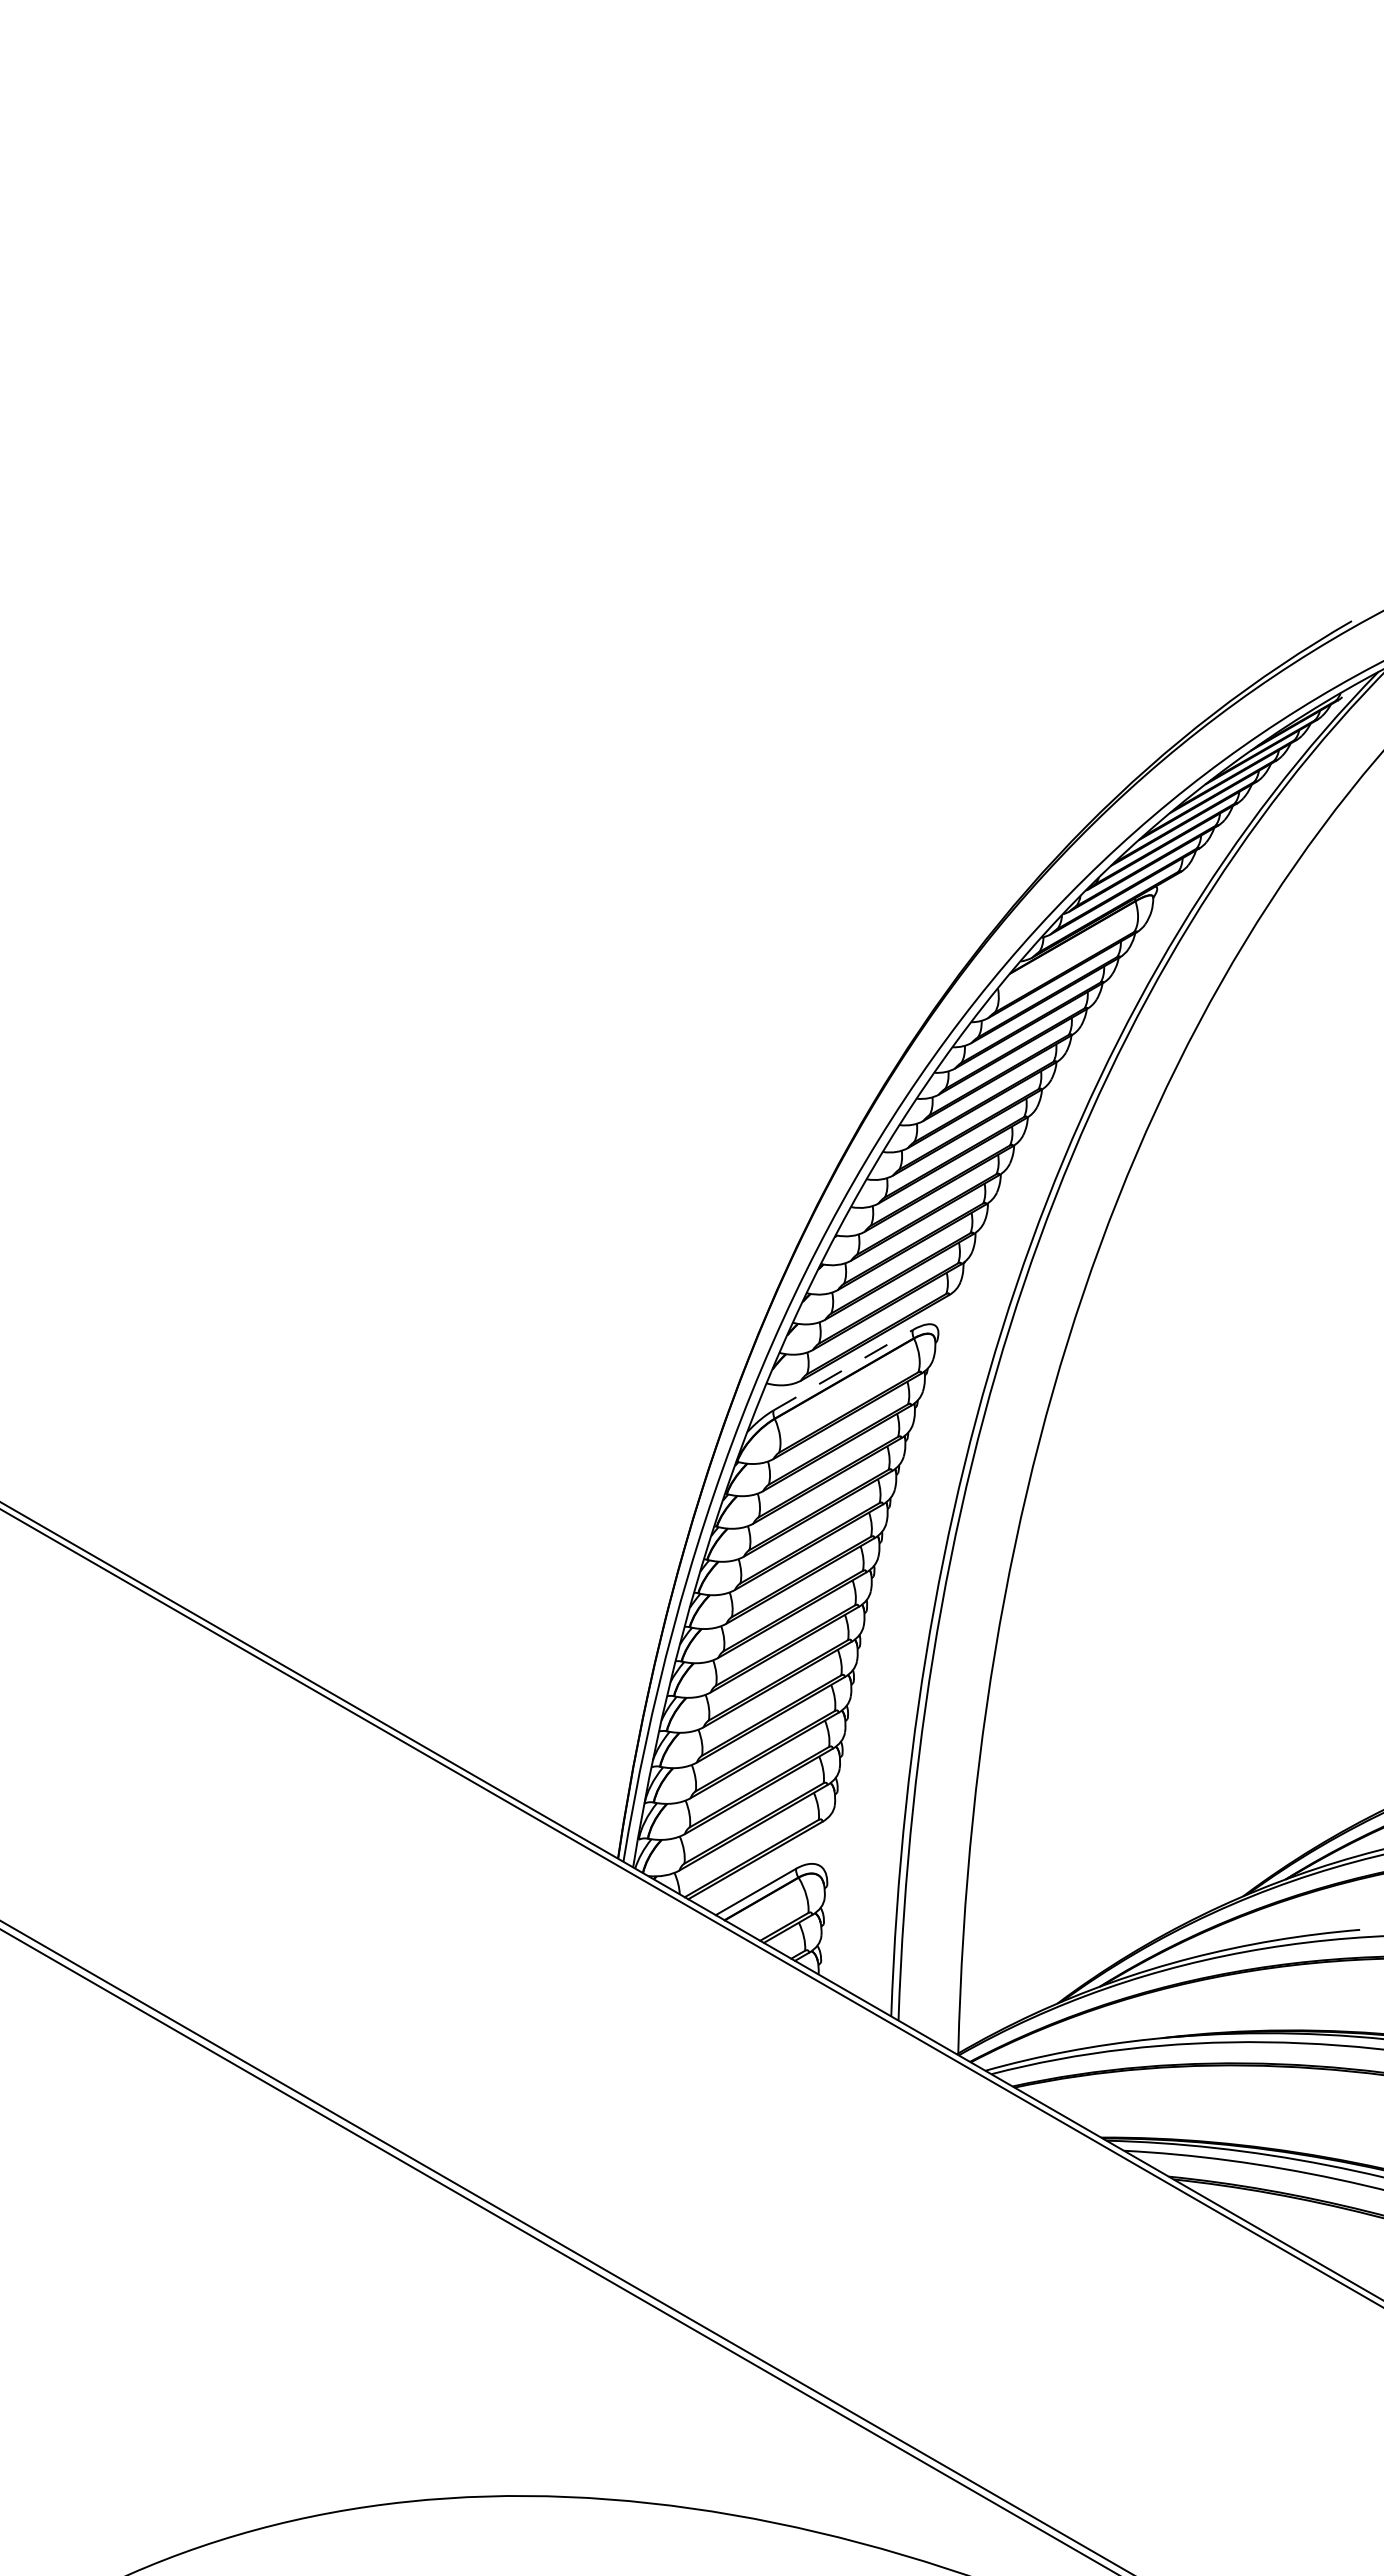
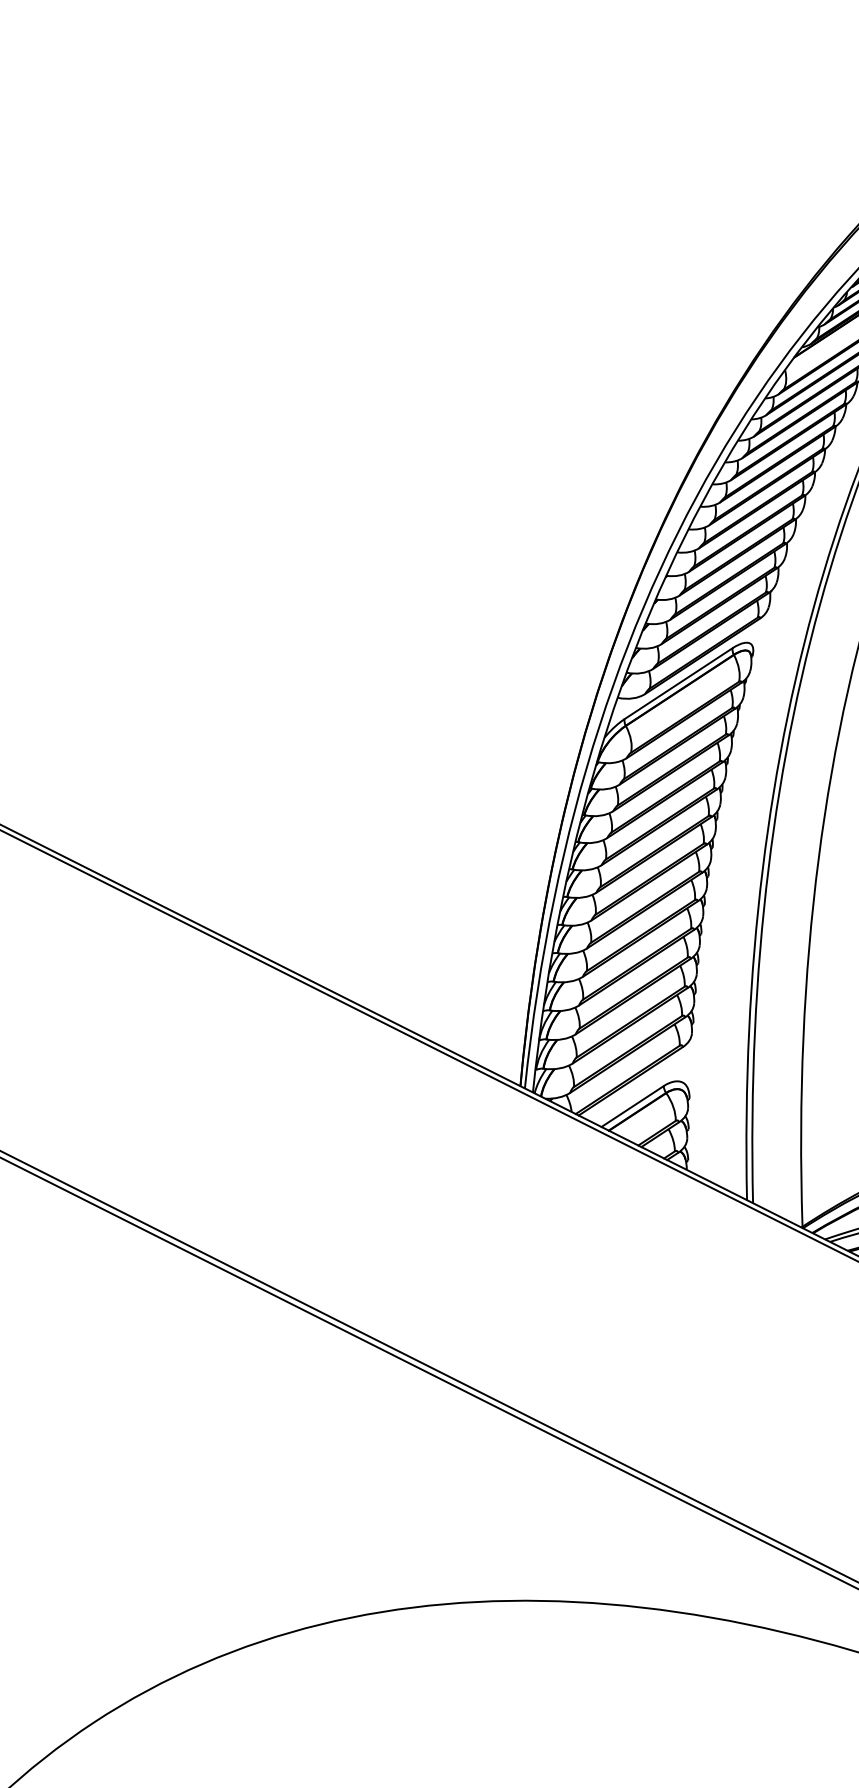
line: (843, 1369) -> (678, 683), dashed -> solid

